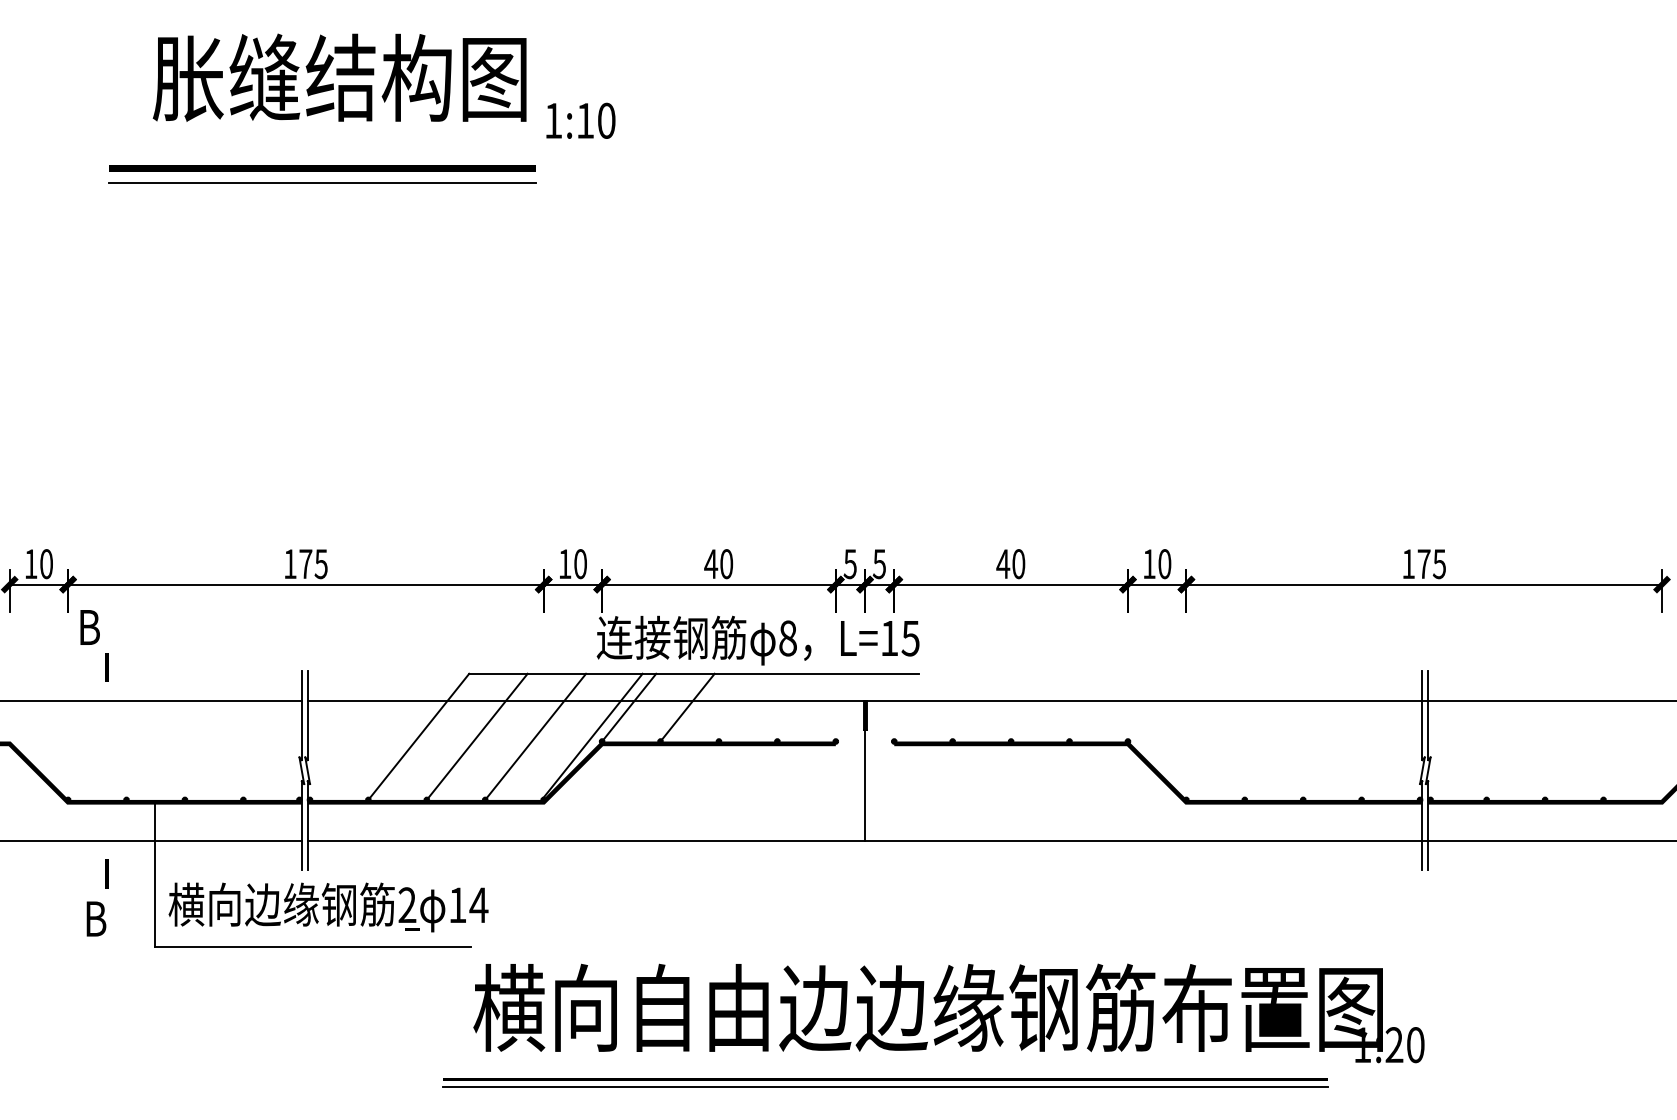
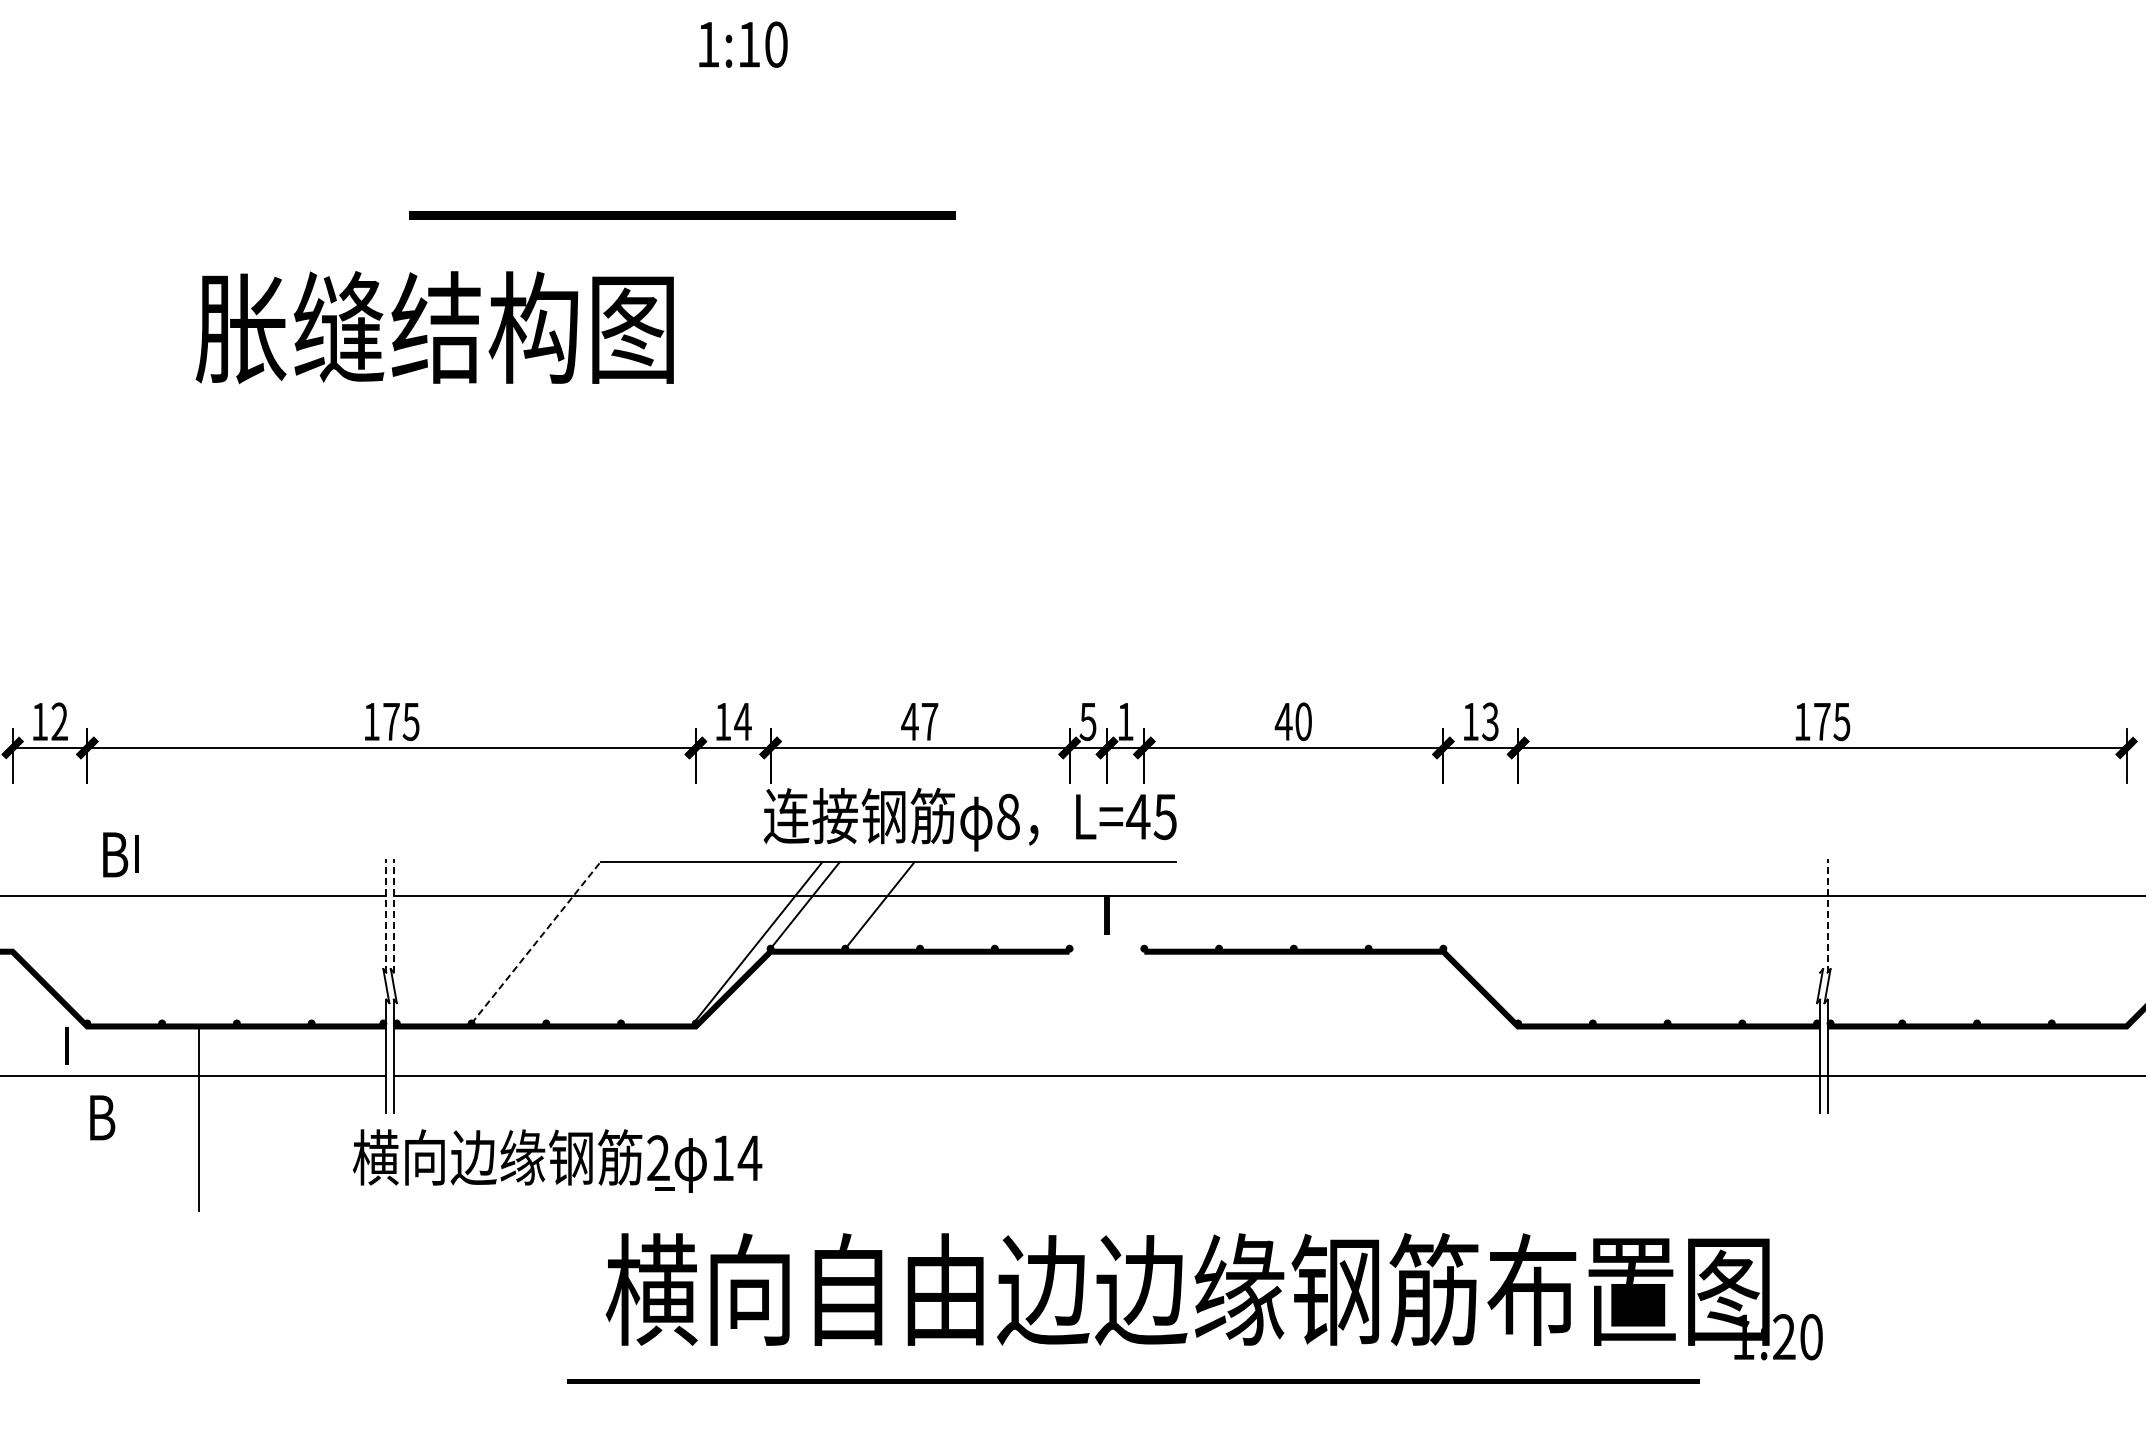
text: (339, 77) -> (434, 327), moved
text: (580, 120) -> (743, 44), moved
line: (322, 168) -> (682, 215), moved
line: (322, 182) -> (412, 233), removed
text: (46, 563) -> (59, 721), 10 -> 12
text: (580, 563) -> (742, 721), 10 -> 14
text: (726, 563) -> (929, 721), 40 -> 47
text: (1164, 563) -> (1490, 721), 10 -> 13
text: (879, 564) -> (1125, 722), 5 -> 1
text: (90, 627) -> (115, 854), moved
text: (889, 638) -> (1138, 816), L=15 -> L=45
line: (301, 715) -> (386, 915), solid -> dashed
line: (307, 715) -> (393, 915), solid -> dashed
line: (1422, 715) -> (1820, 915), removed
line: (1428, 715) -> (1827, 915), solid -> dashed
line: (419, 736) -> (536, 942), solid -> dashed
line: (477, 736) -> (610, 942), removed
line: (535, 736) -> (685, 942), removed
line: (864, 785) -> (1106, 1004), removed
line: (106, 873) -> (66, 1045), moved
text: (328, 907) -> (557, 1160), moved
text: (96, 918) -> (102, 1117), moved
line: (312, 946) -> (400, 1211), removed
line: (885, 1086) -> (1133, 1390), removed

